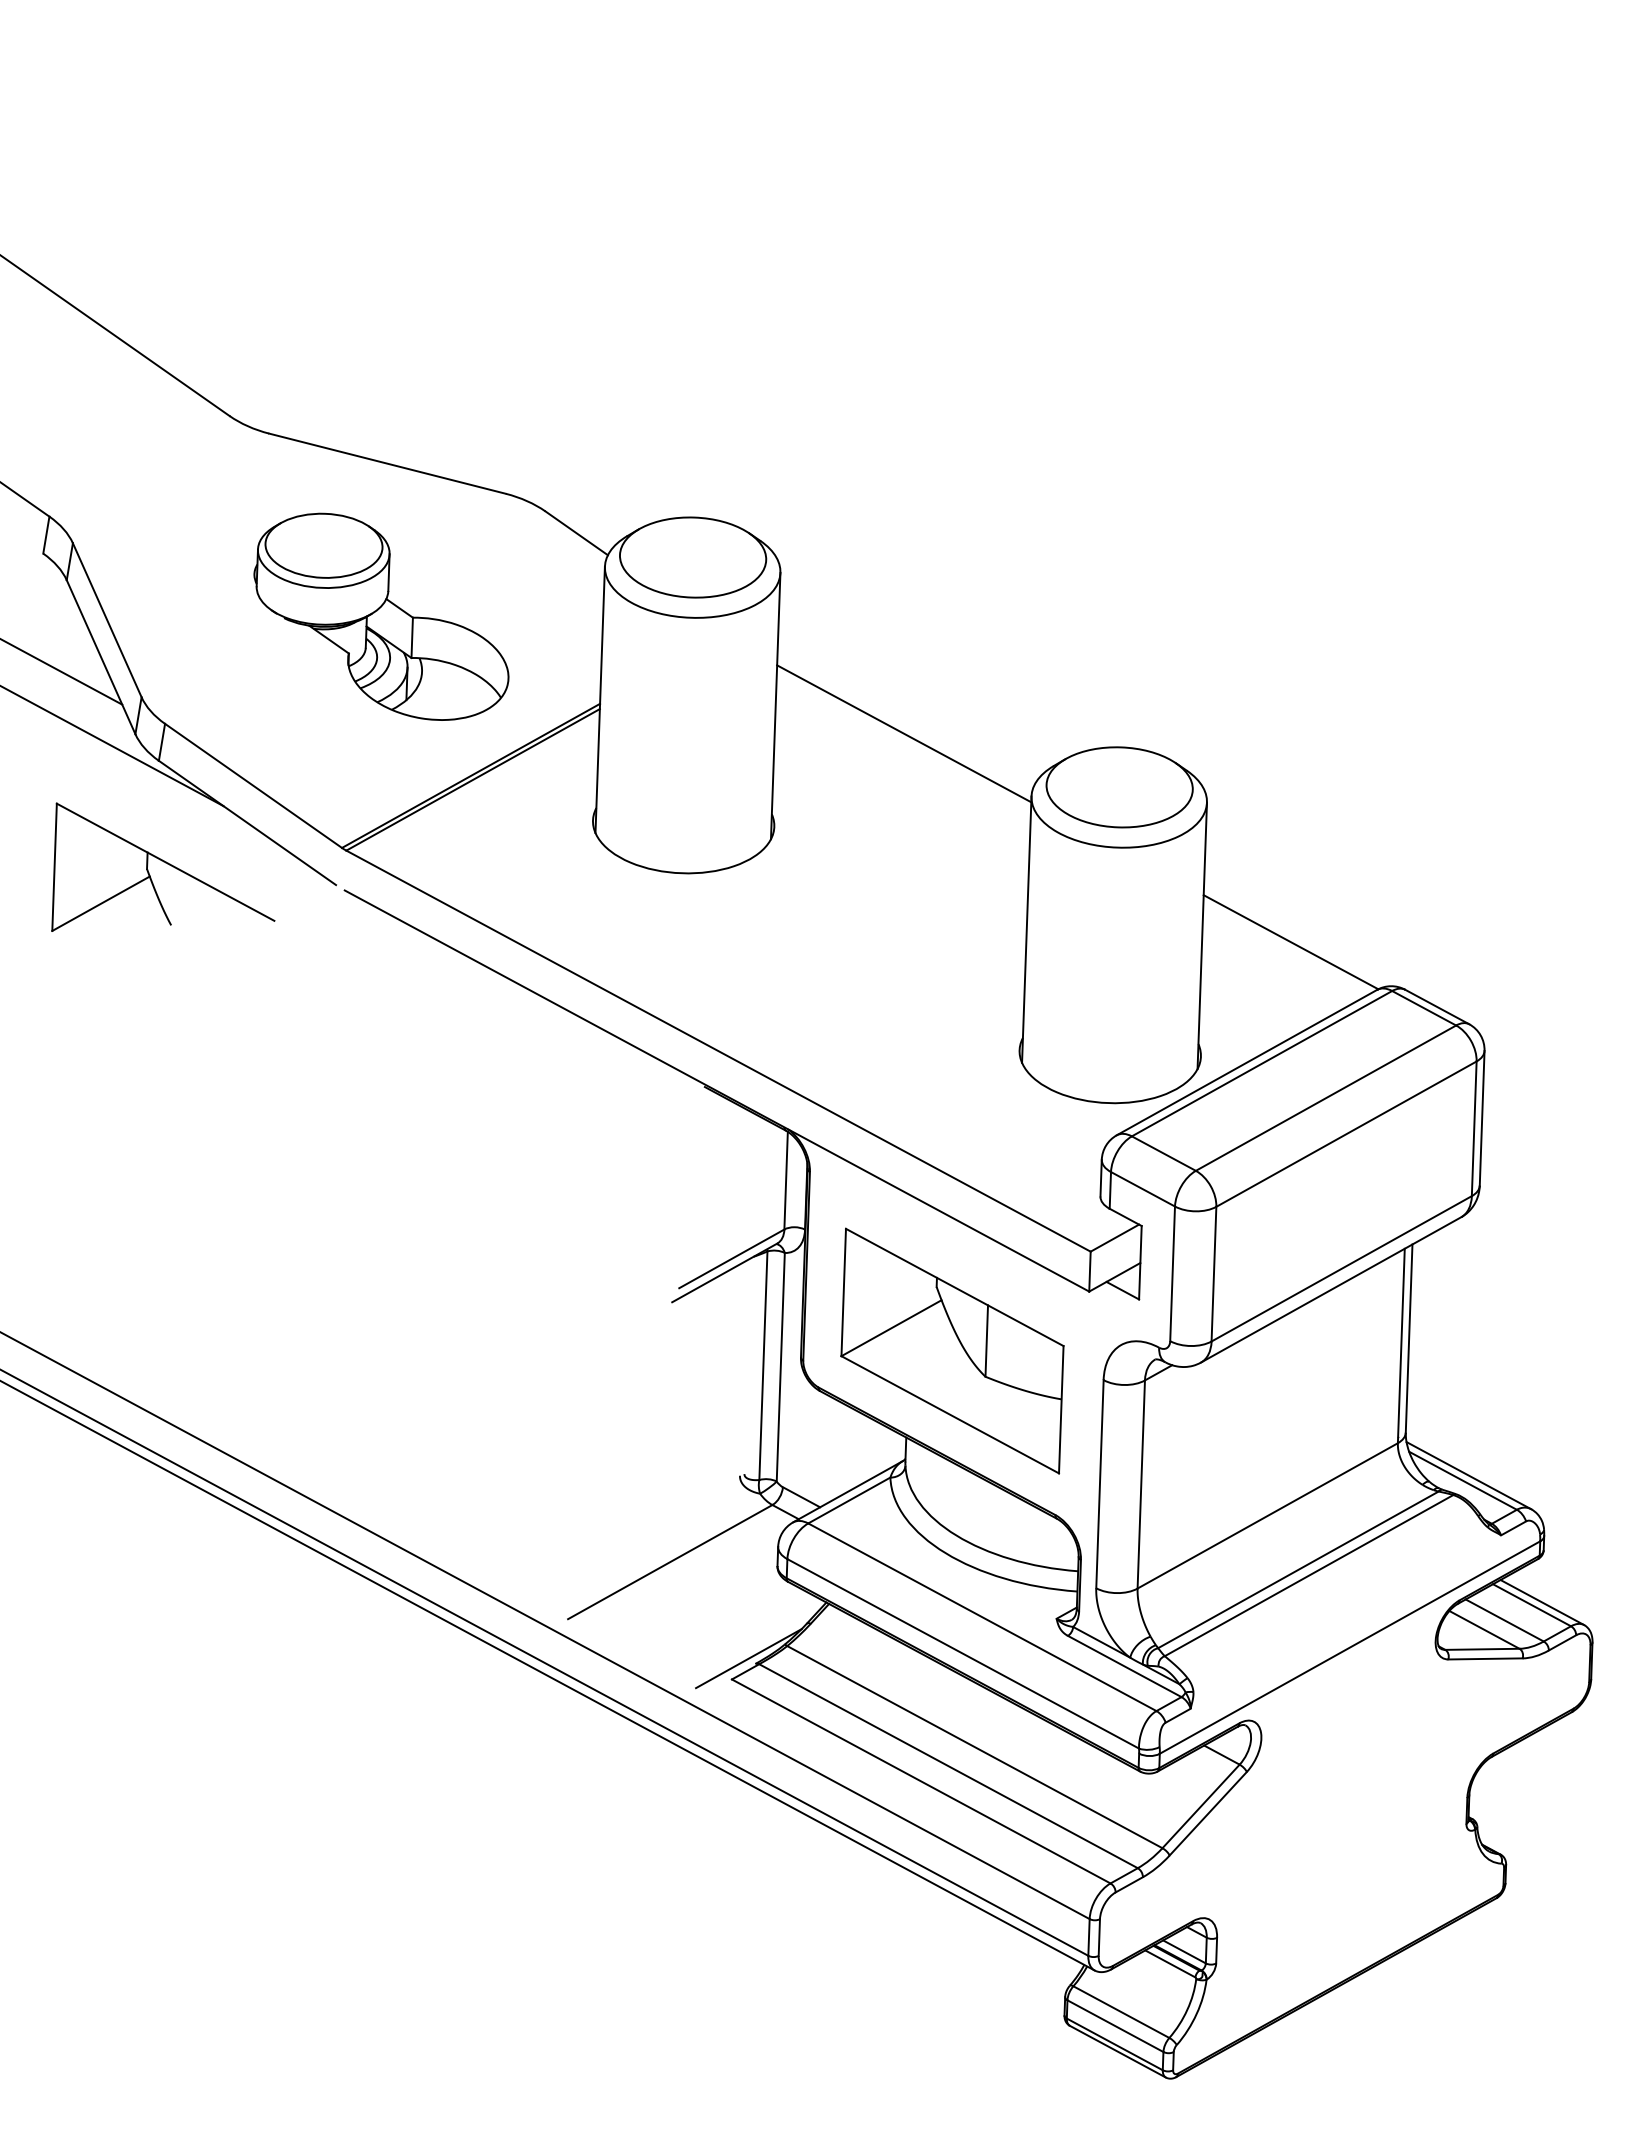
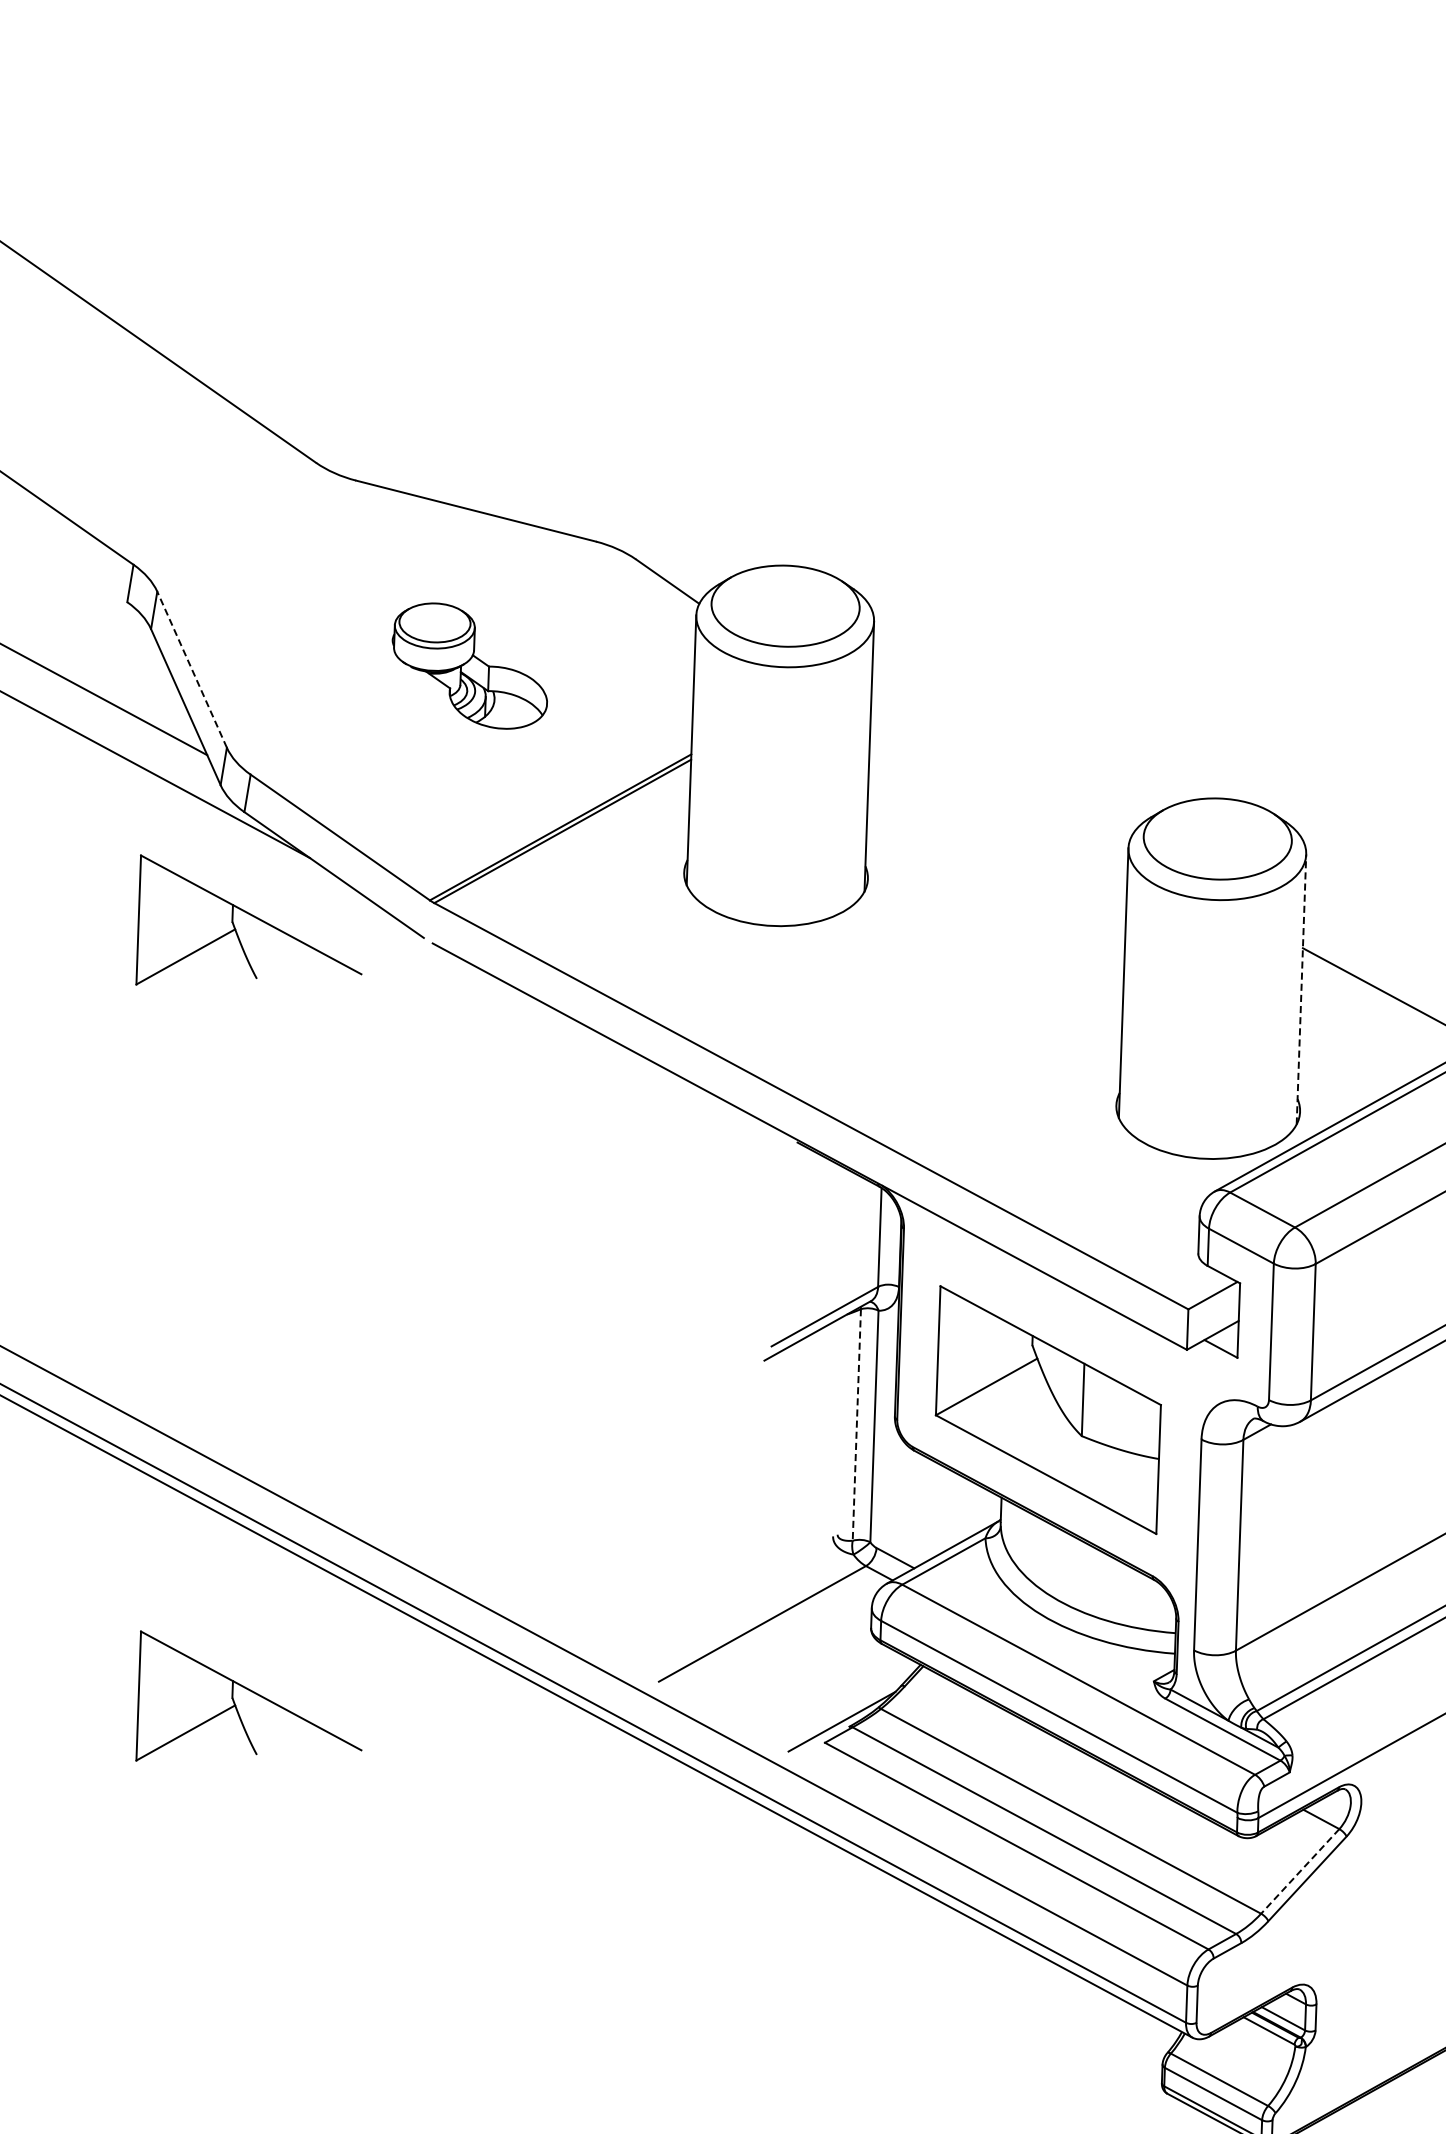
part: (381, 616) -> (469, 665), size x0.6
line: (107, 619) -> (192, 668), solid -> dashed
line: (904, 733) -> (999, 784), removed
line: (1202, 935) -> (1301, 989), solid -> dashed
line: (763, 1366) -> (856, 1425), solid -> dashed
part: (163, 1632) -> (249, 1695), added
line: (1201, 1806) -> (1300, 1871), solid -> dashed

